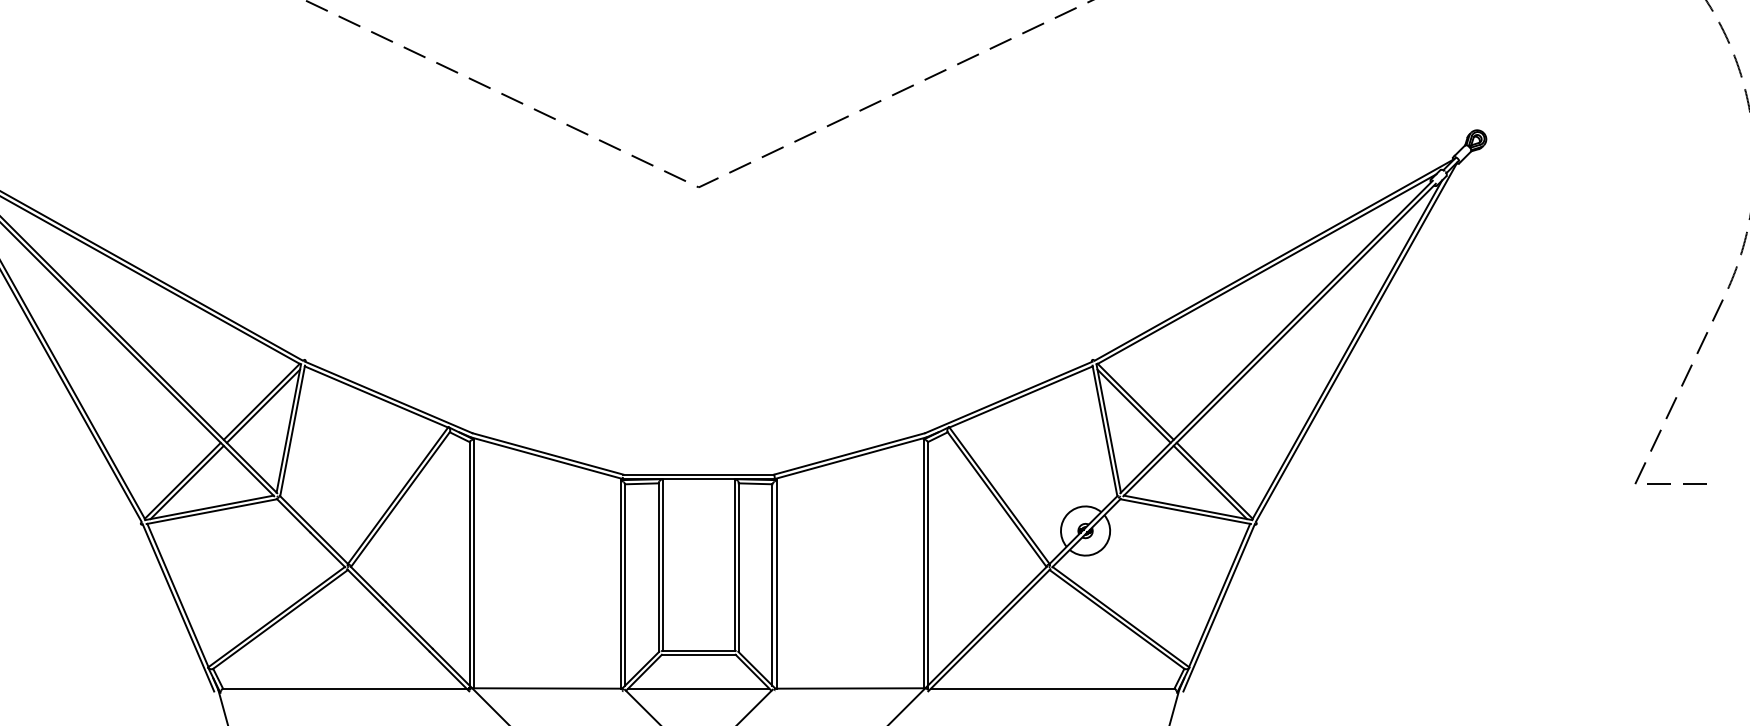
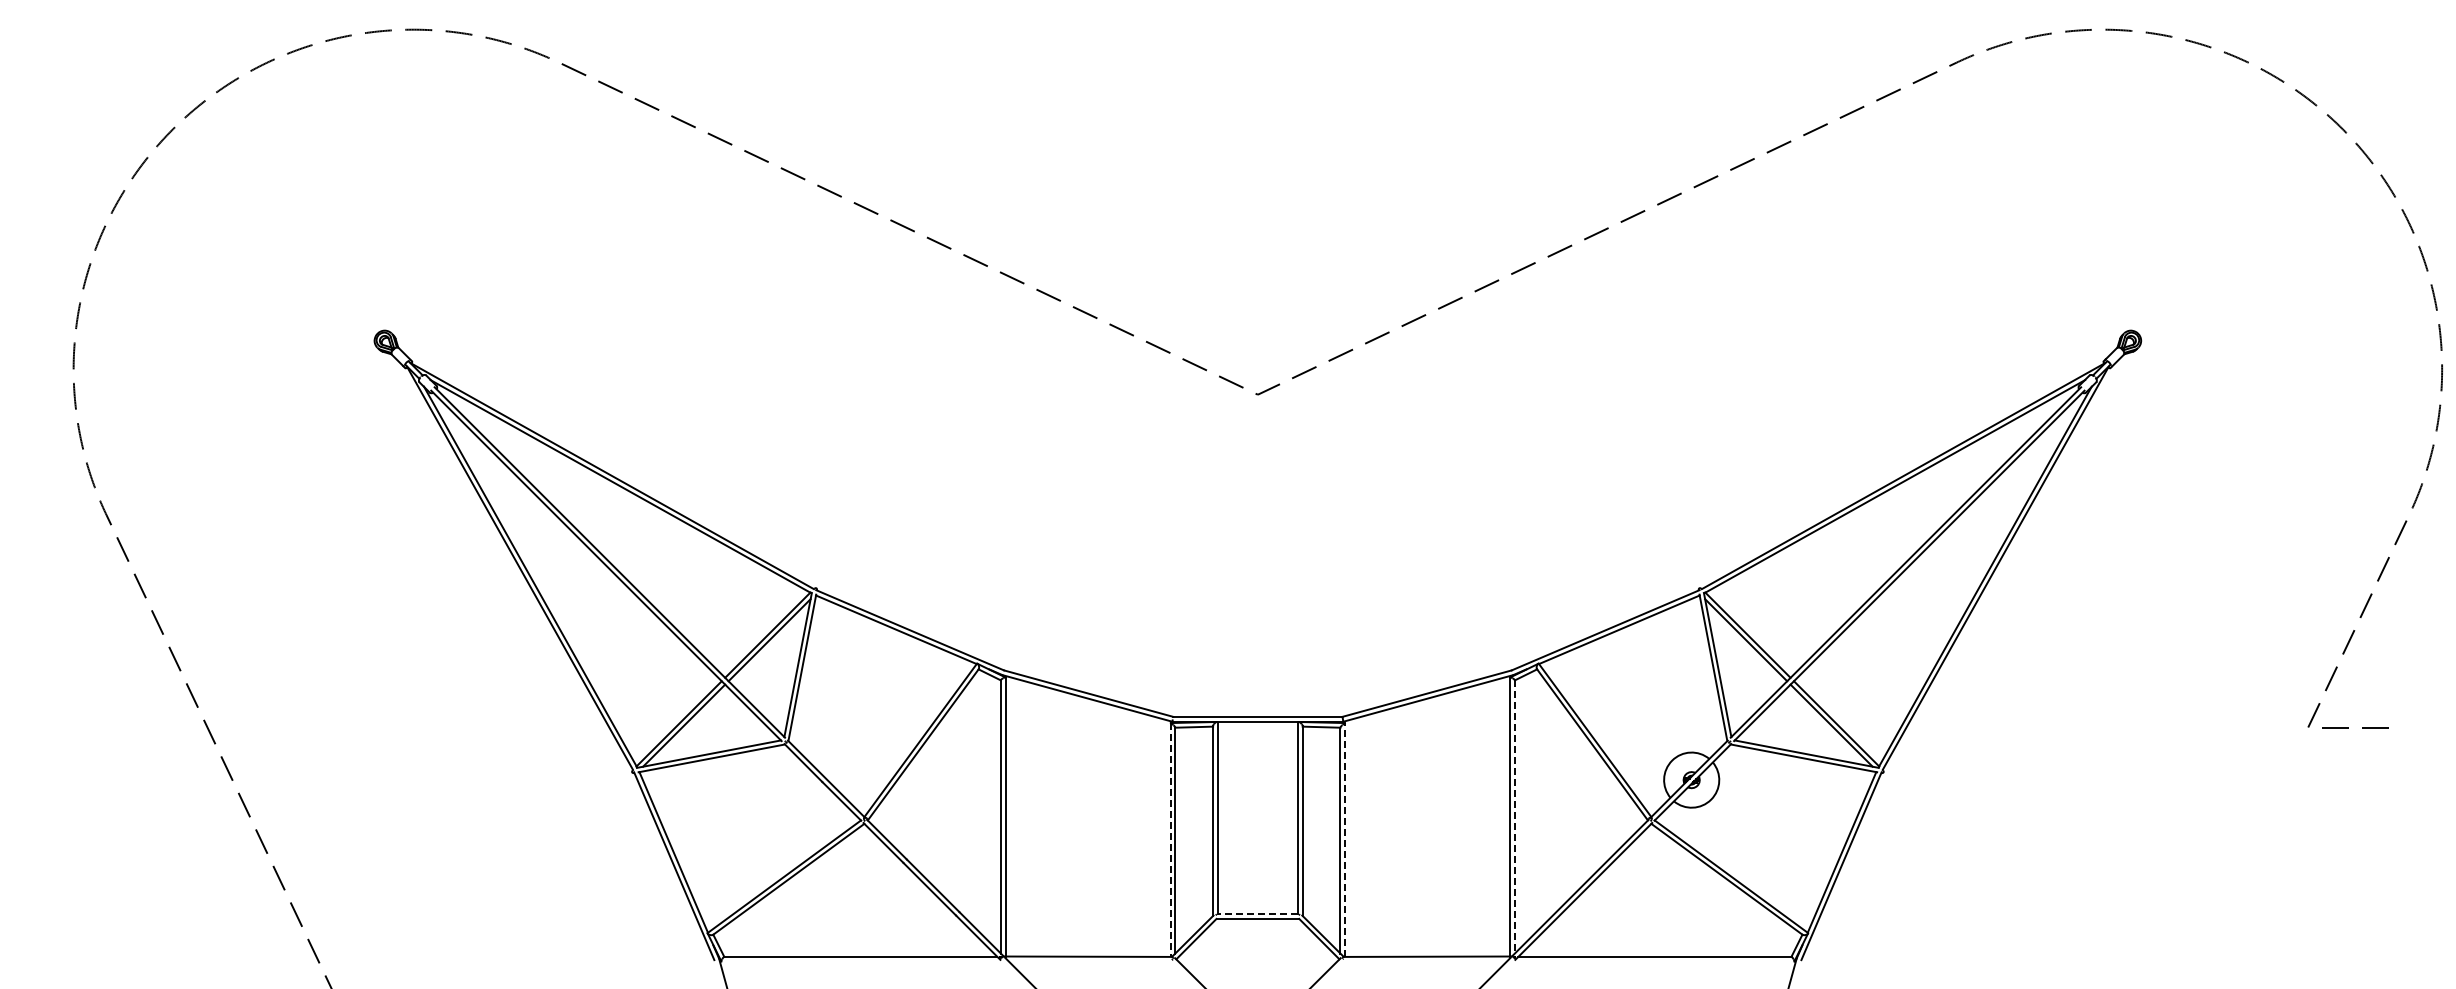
line: (927, 563) -> (1514, 816), solid -> dashed
line: (620, 584) -> (1170, 840), solid -> dashed
line: (776, 584) -> (1345, 840), solid -> dashed
line: (698, 650) -> (1257, 914), solid -> dashed
line: (698, 688) -> (1257, 956), removed

